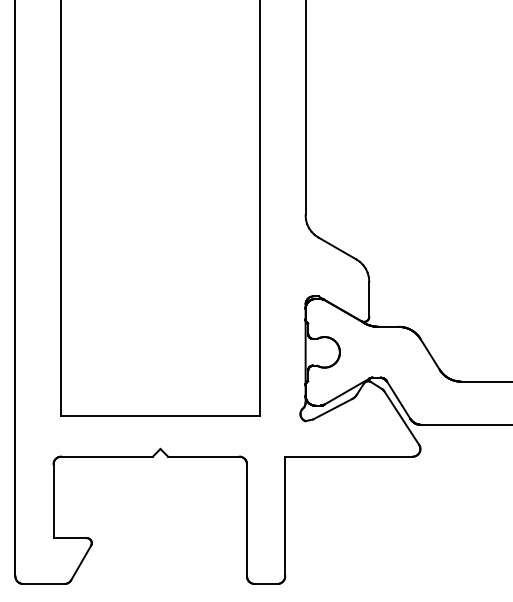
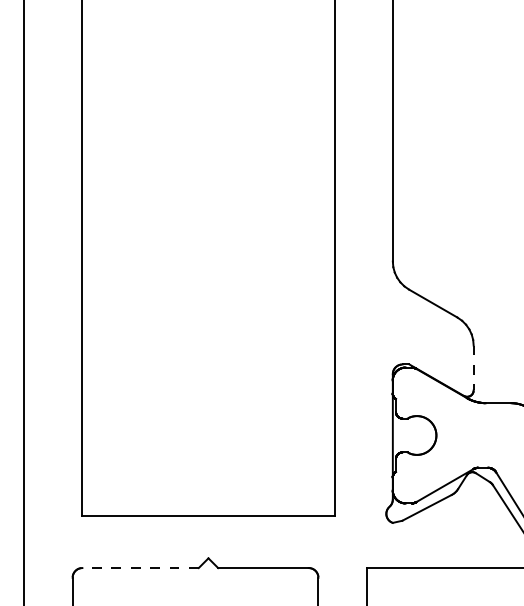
line: (369, 299) -> (473, 368), solid -> dashed
line: (107, 456) -> (141, 567), solid -> dashed

